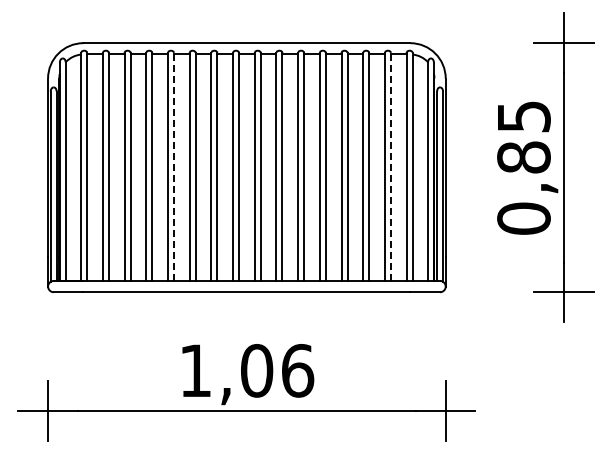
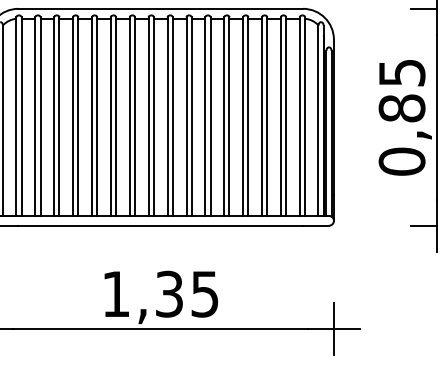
line: (173, 166) -> (96, 116), dashed -> solid
line: (390, 166) -> (285, 116), dashed -> solid
text: (277, 370) -> (187, 293), 1,06 -> 1,35

